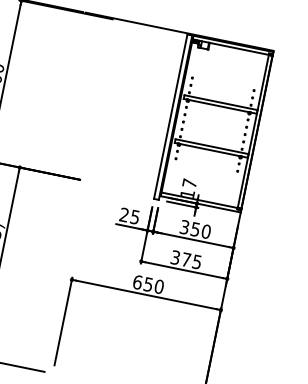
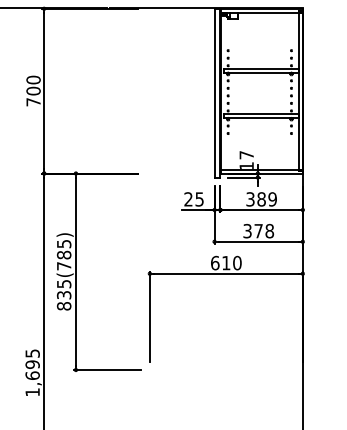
text: (200, 230) -> (266, 199), 350 -> 389
text: (197, 261) -> (269, 230), 375 -> 378
text: (148, 284) -> (226, 263), 650 -> 610

